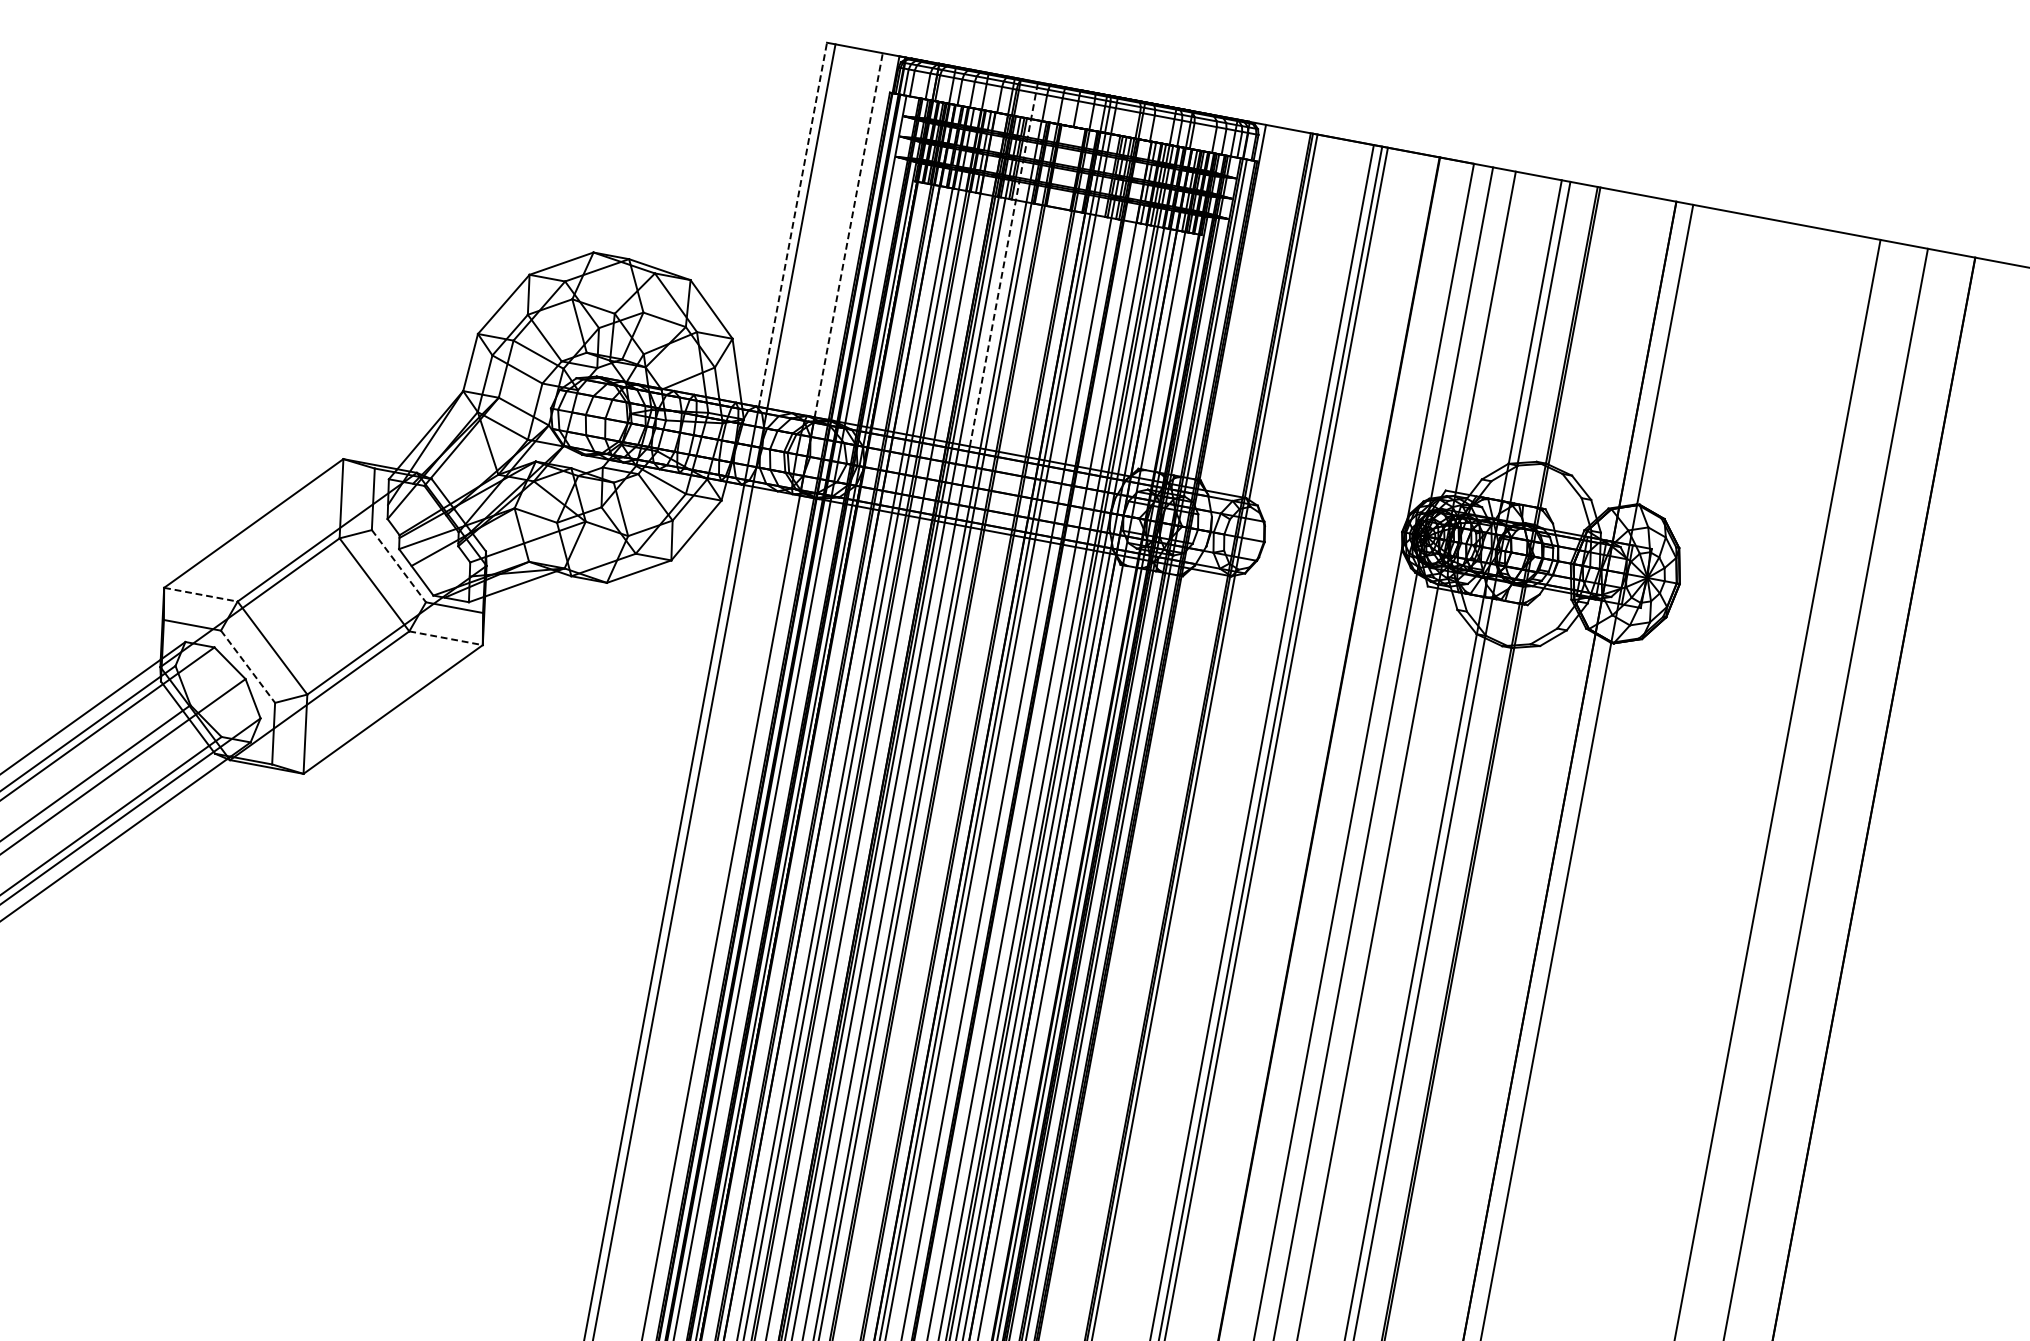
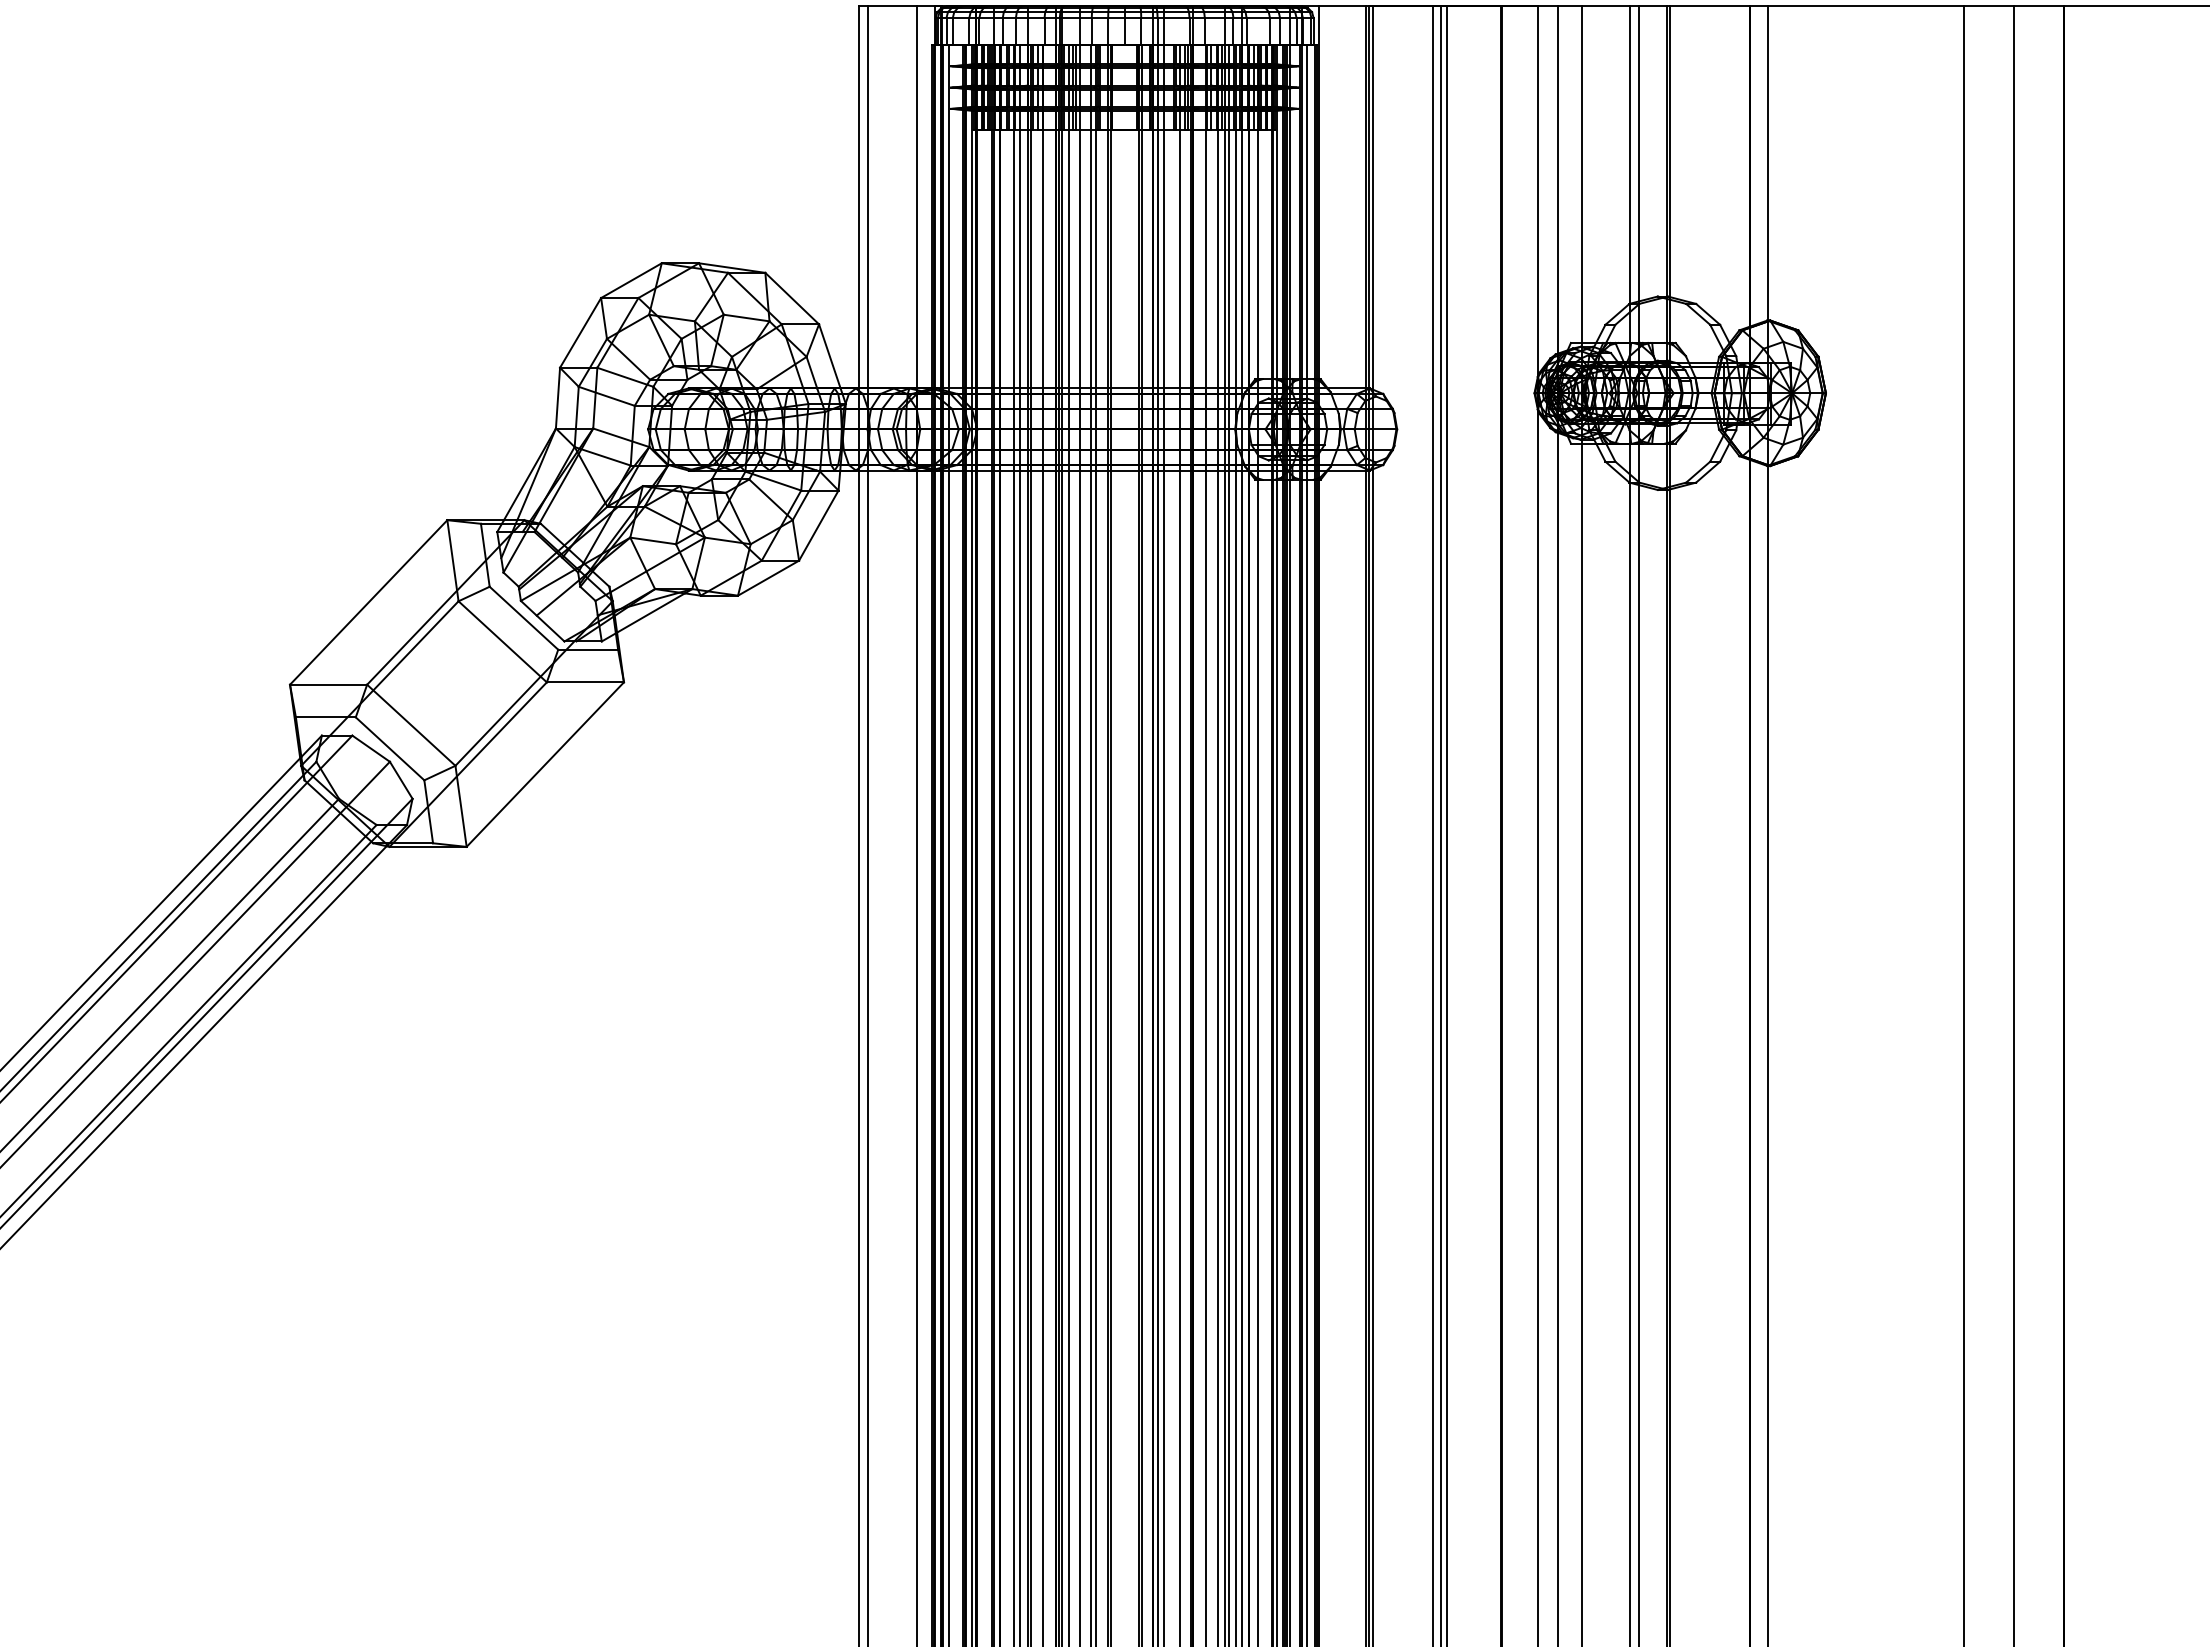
line: (792, 223) -> (858, 196), dashed -> solid
line: (849, 234) -> (917, 196), dashed -> solid
line: (1004, 263) -> (1080, 196), dashed -> solid
line: (398, 566) -> (523, 618), dashed -> solid
line: (200, 594) -> (328, 684), dashed -> solid
line: (446, 638) -> (585, 682), dashed -> solid
line: (248, 666) -> (390, 748), dashed -> solid

